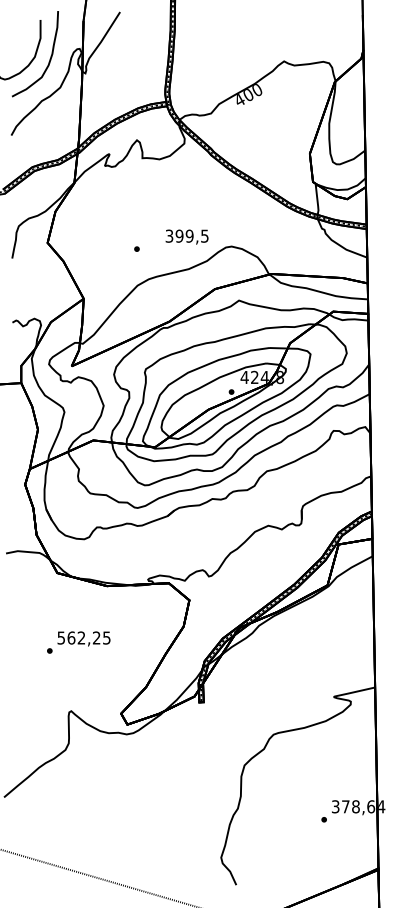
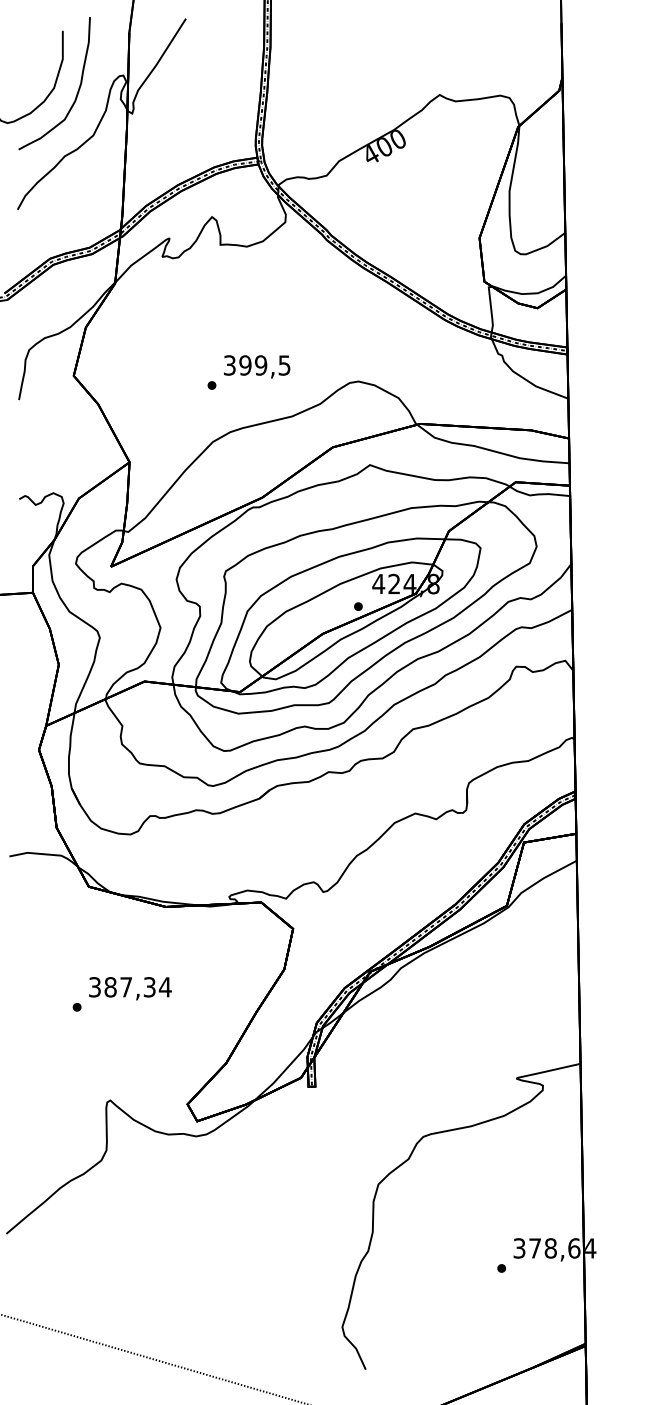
text: (186, 236) -> (256, 365), moved
text: (83, 637) -> (129, 986), 562,25 -> 387,34

